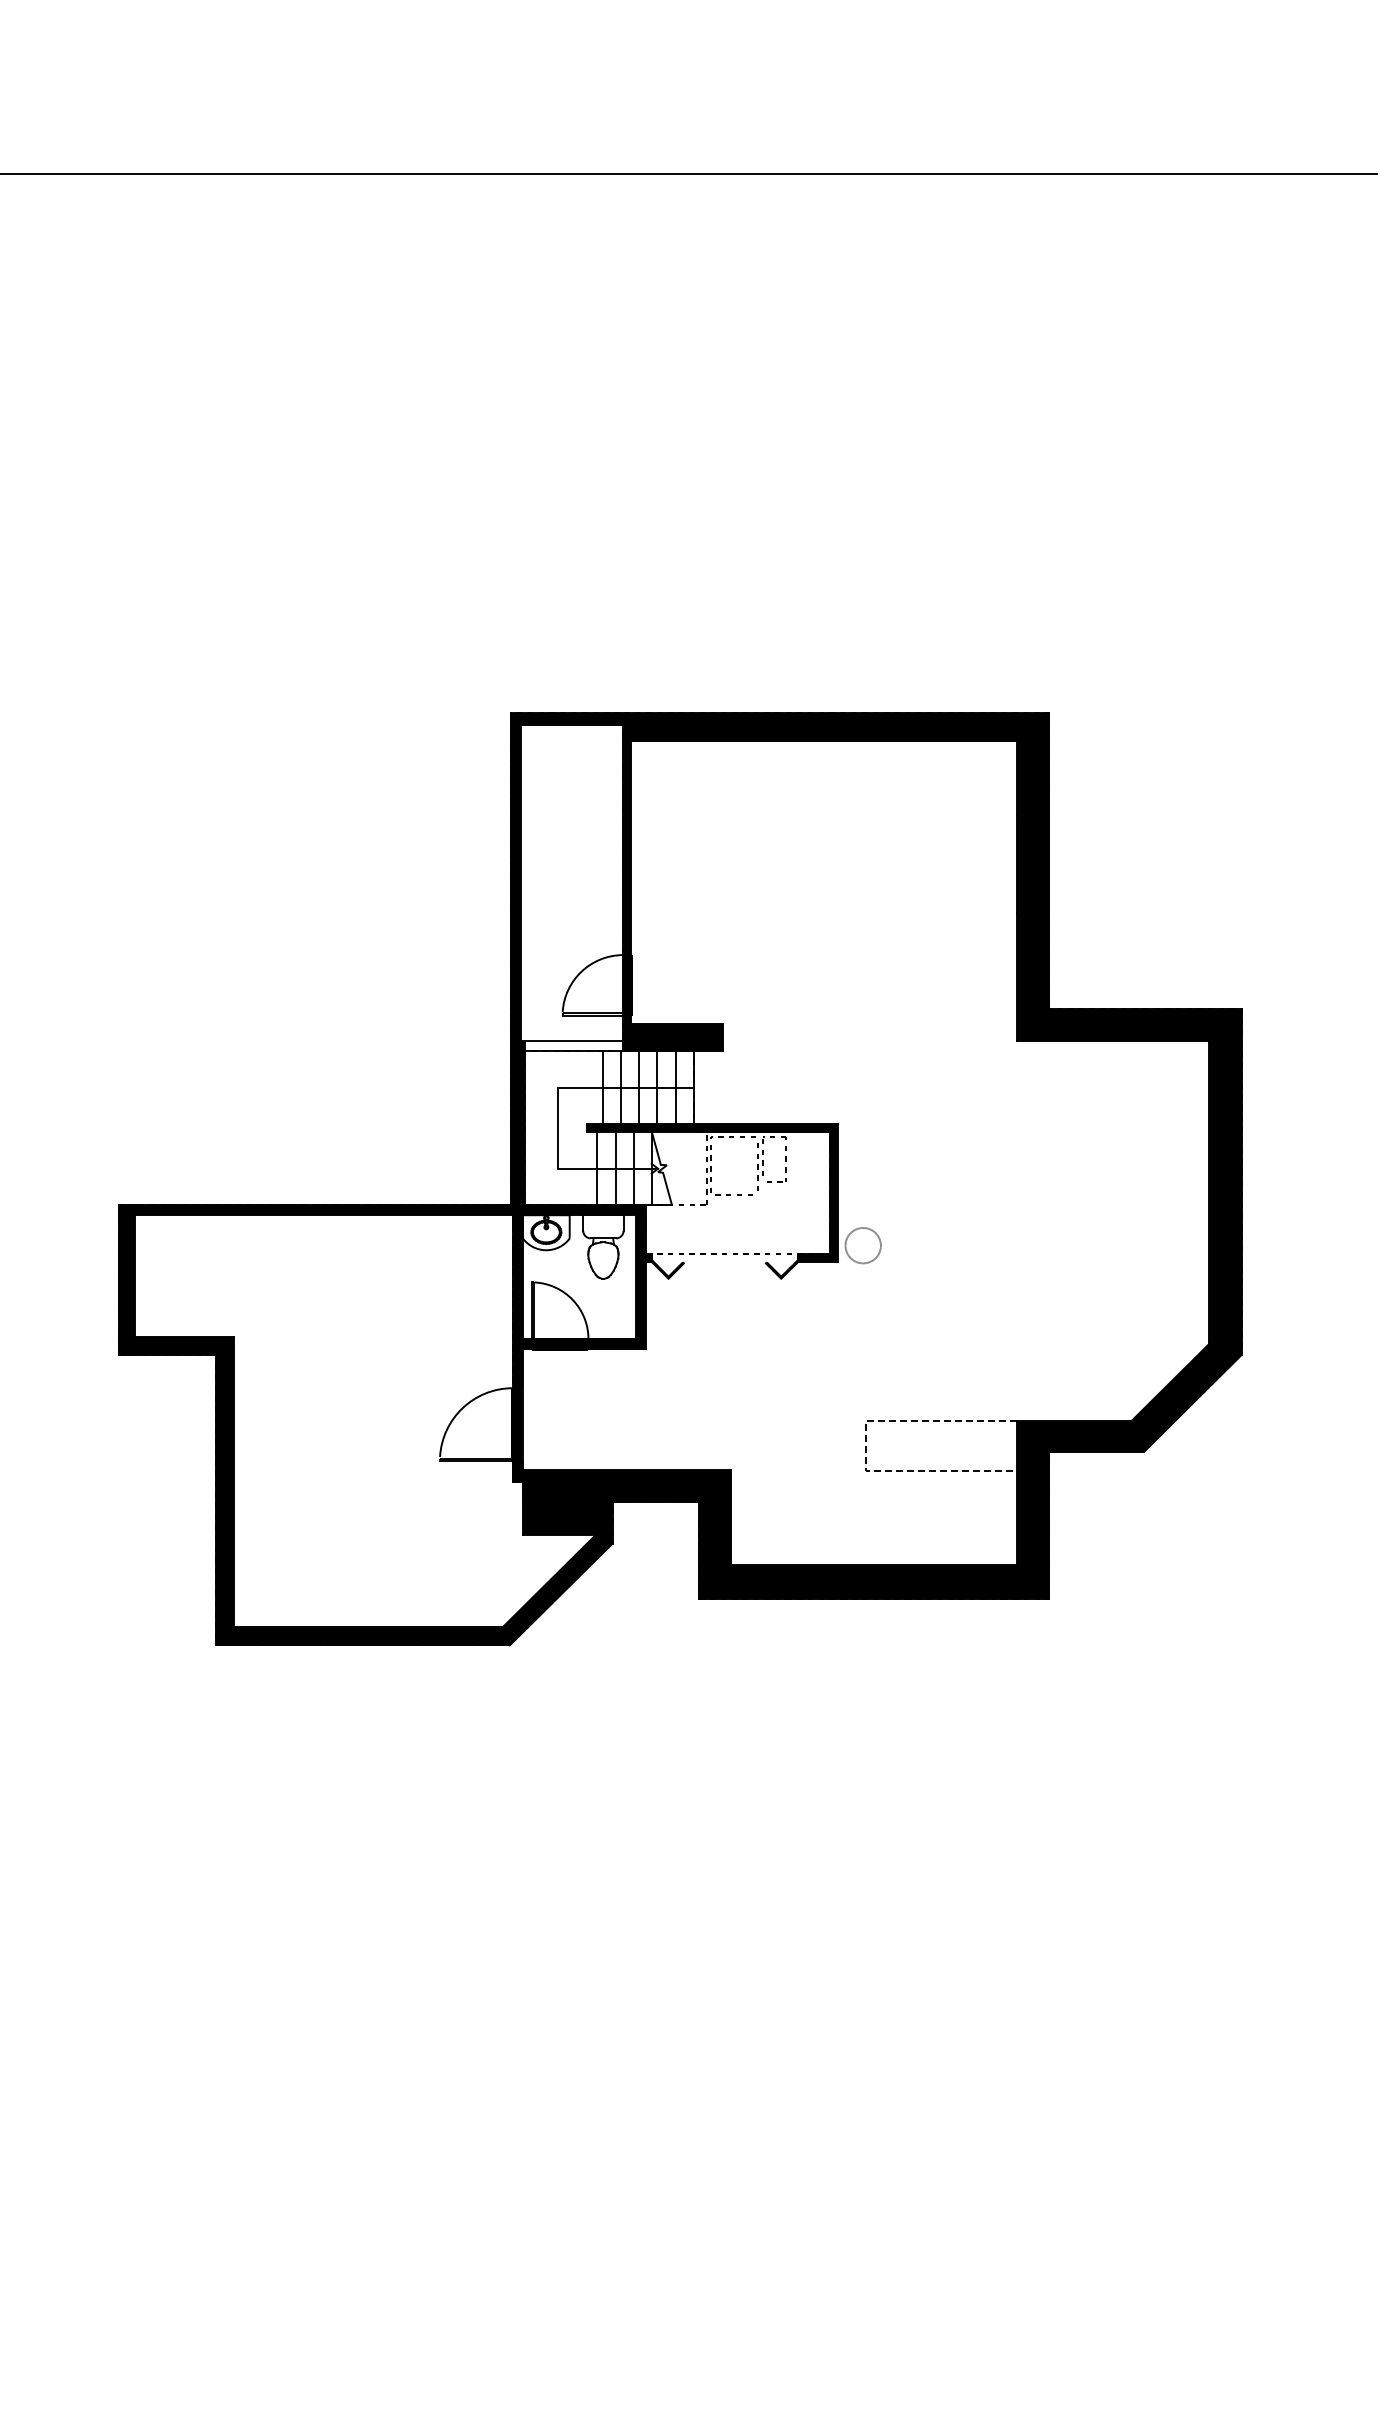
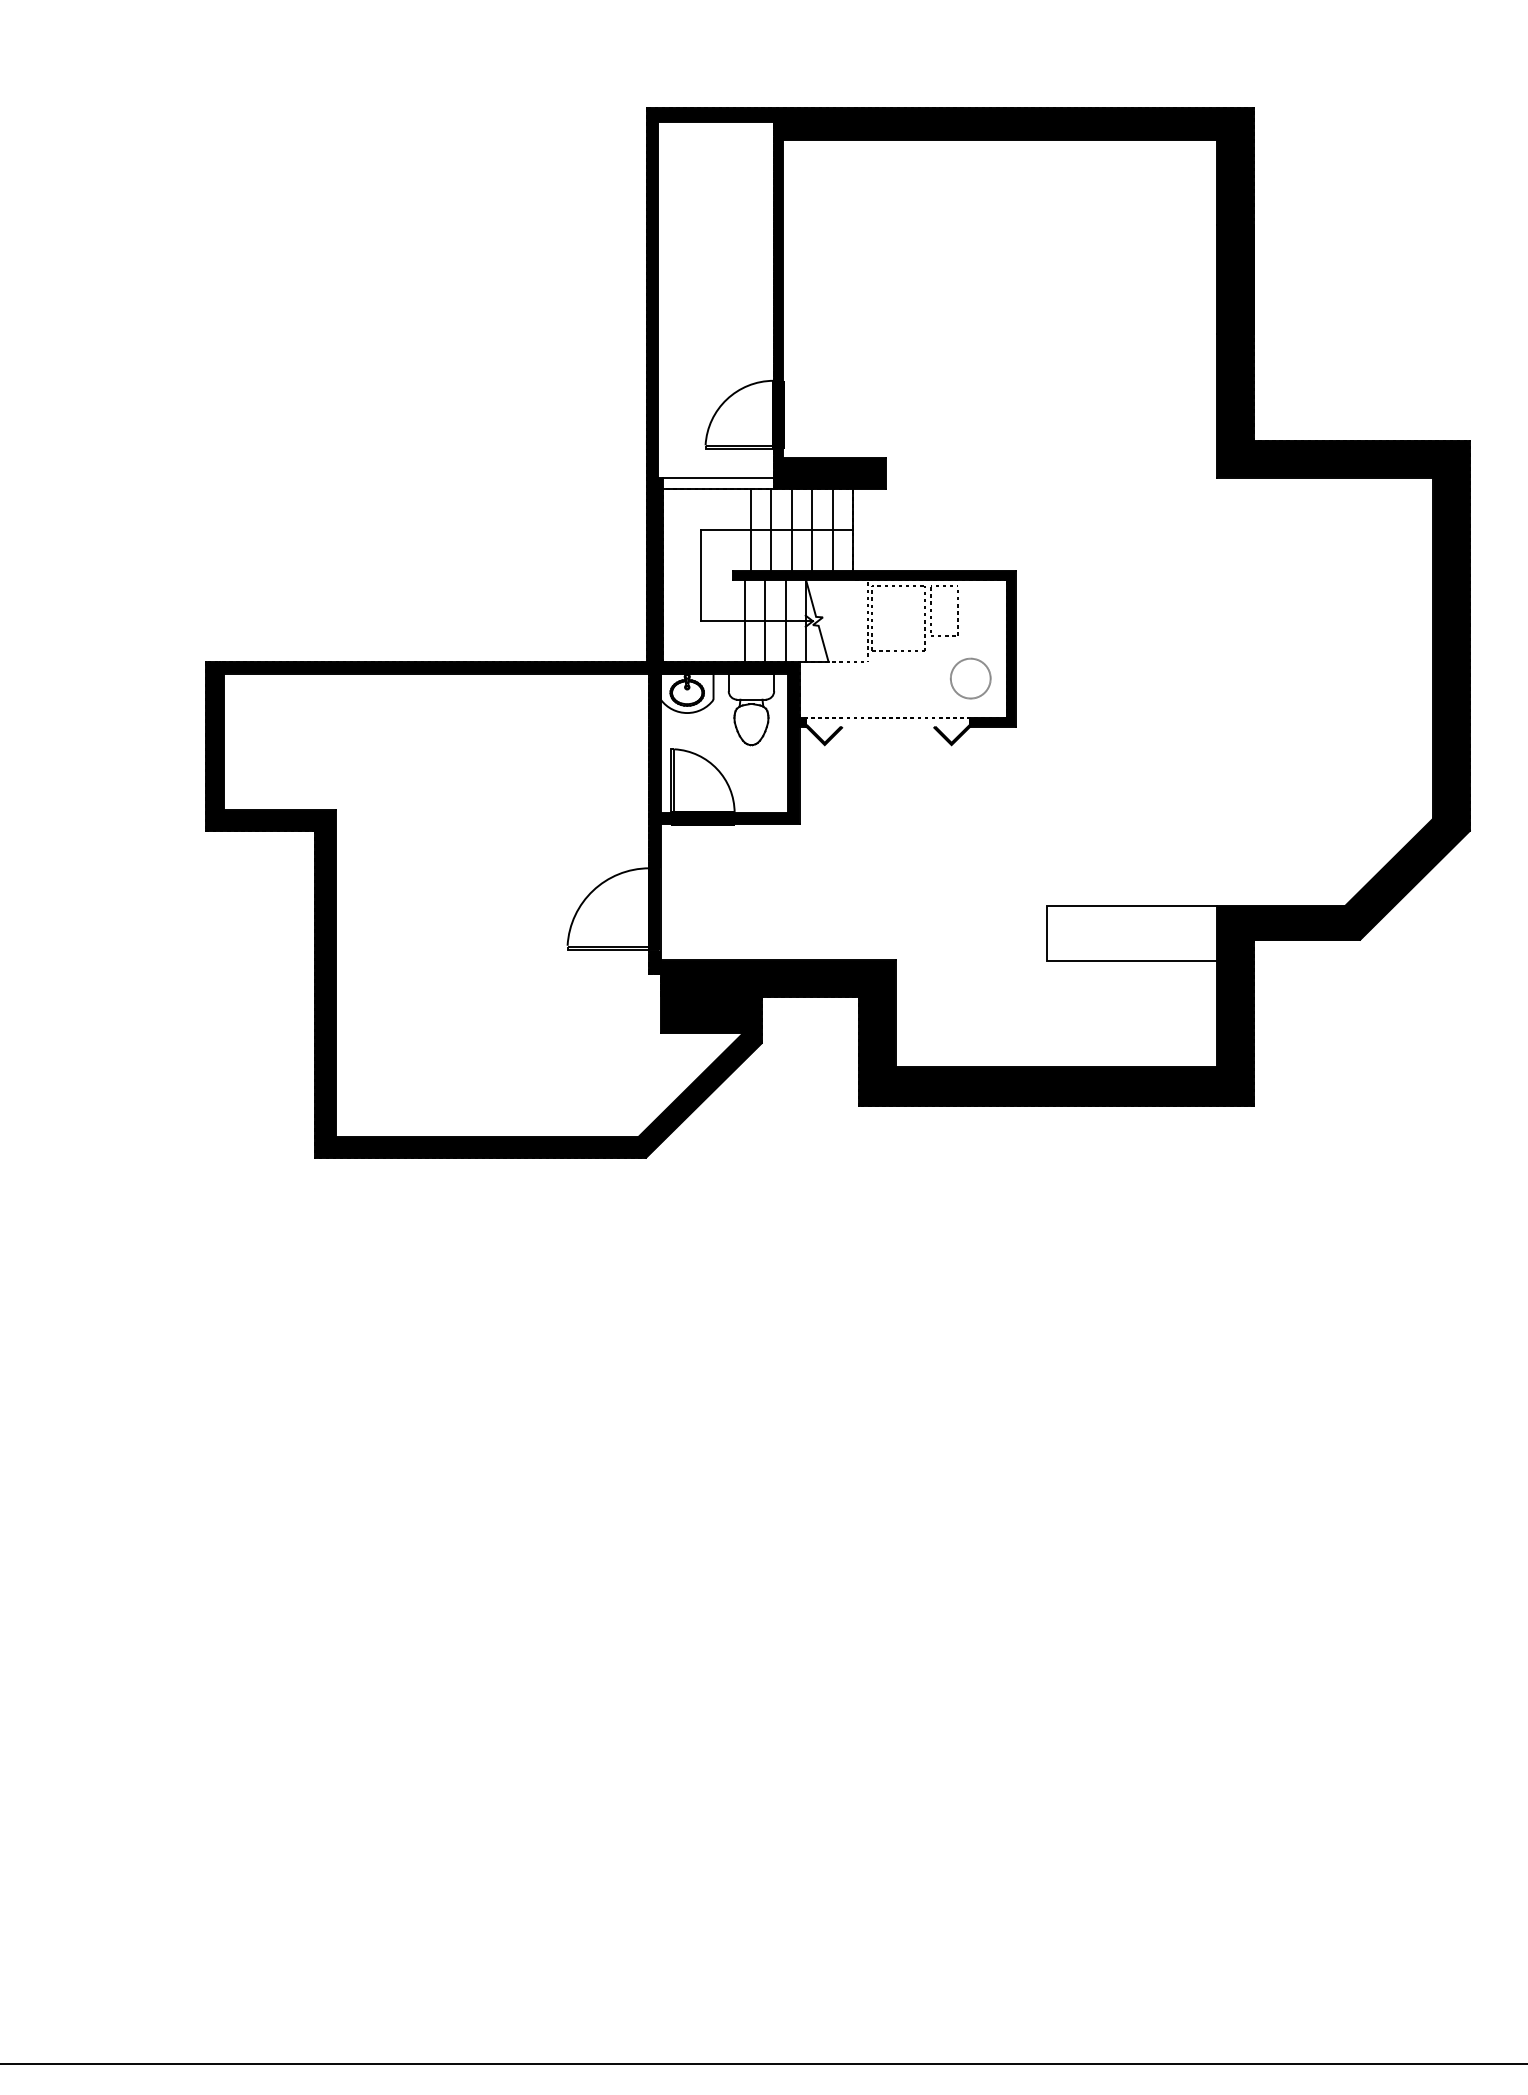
circle: (862, 1245) -> (969, 678), moved
line: (865, 1446) -> (1046, 933), dashed -> solid

